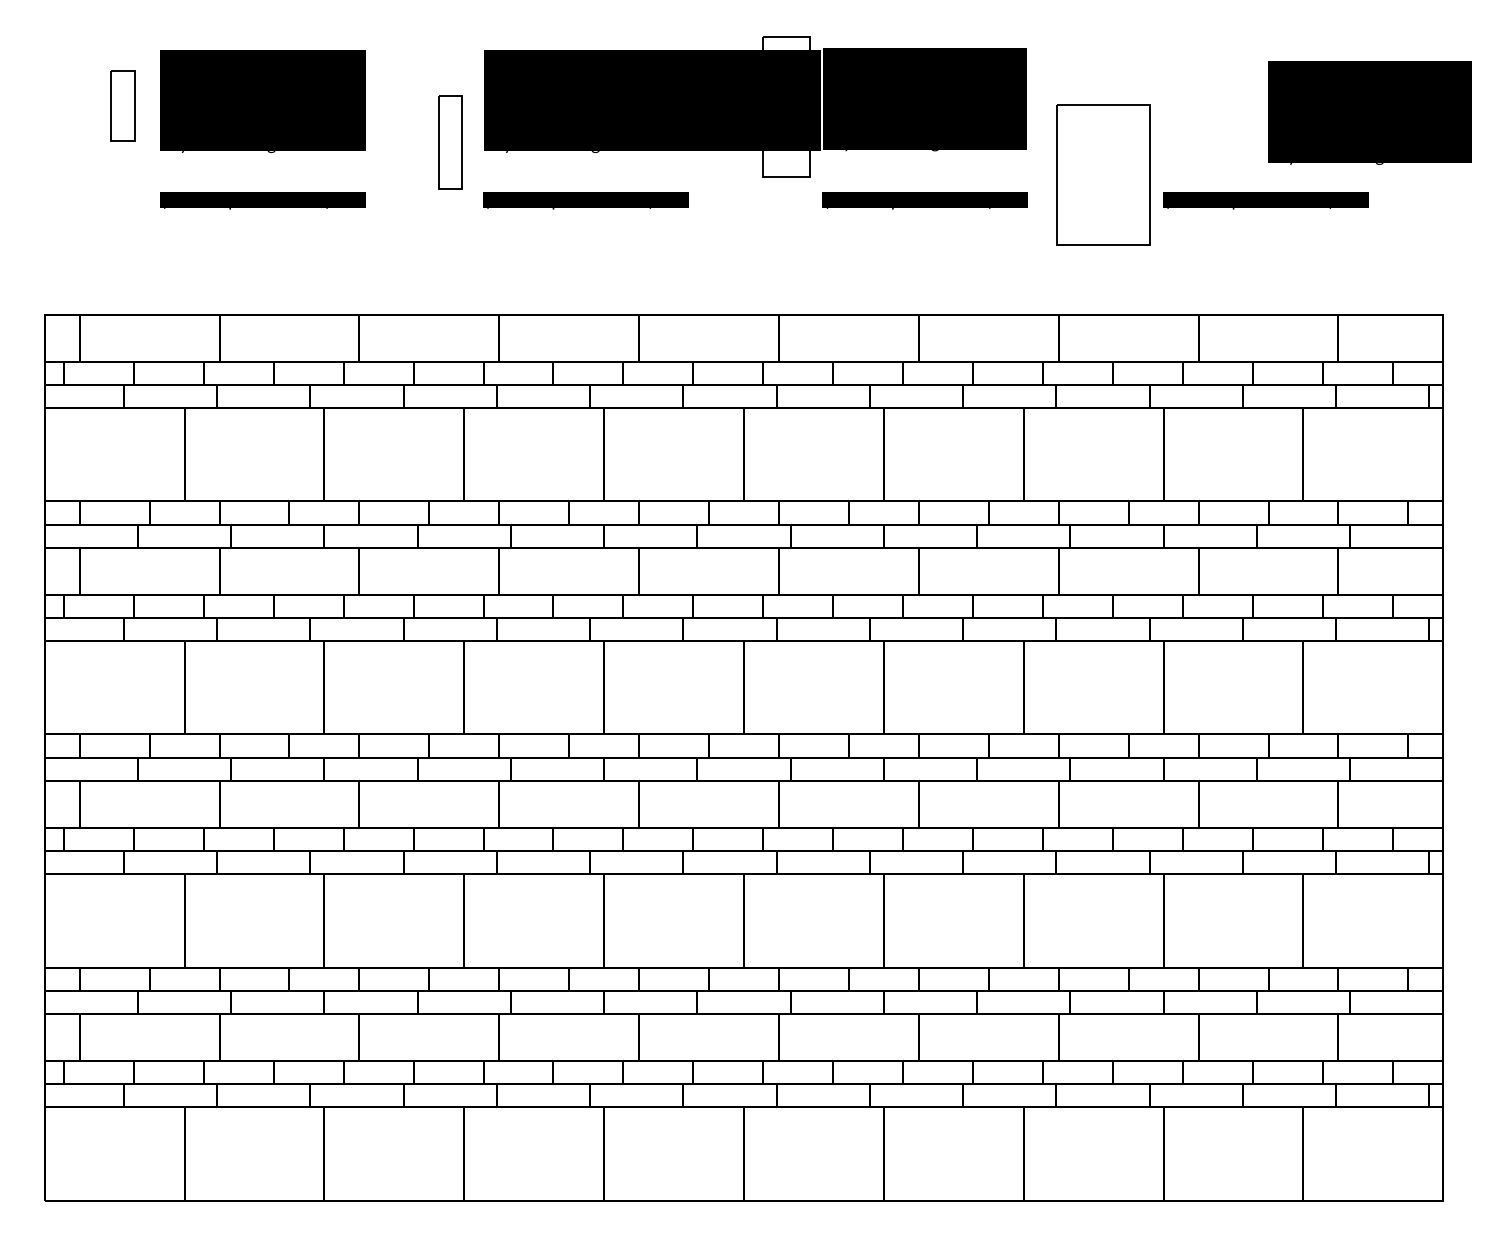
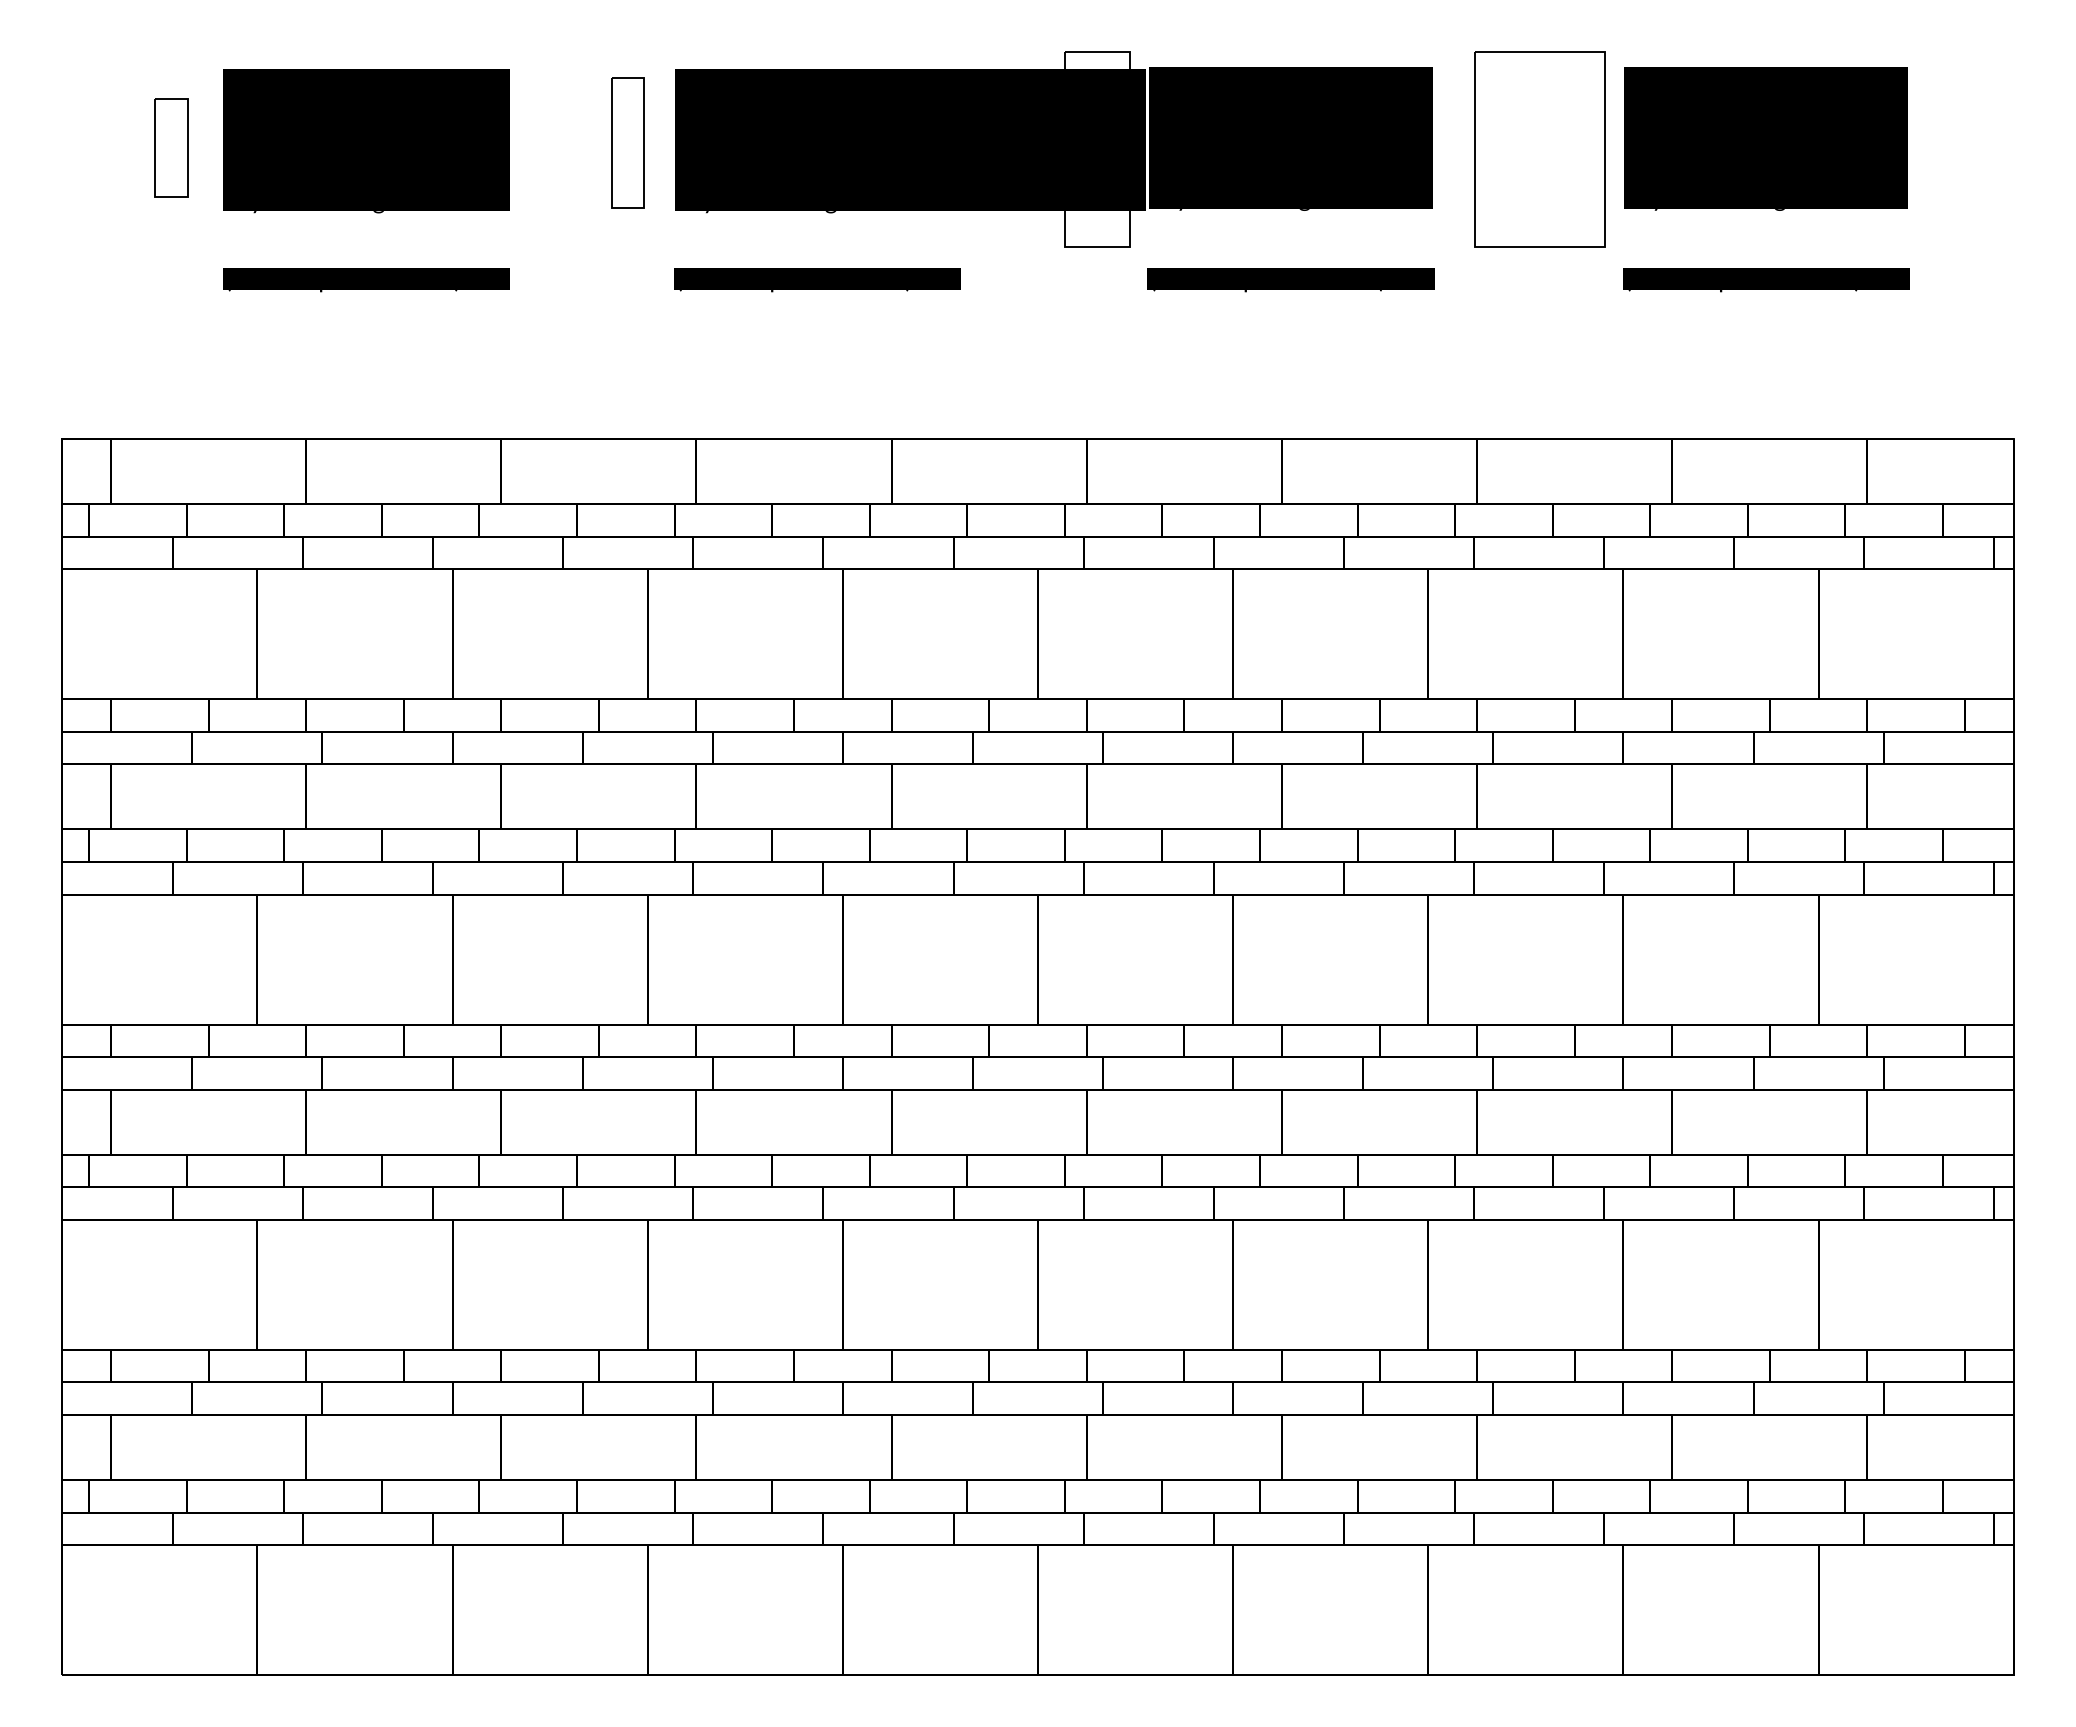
text: (1369, 113) -> (1765, 138), moved
part: (449, 142) -> (627, 142), moved
part: (1103, 175) -> (1539, 149), moved

